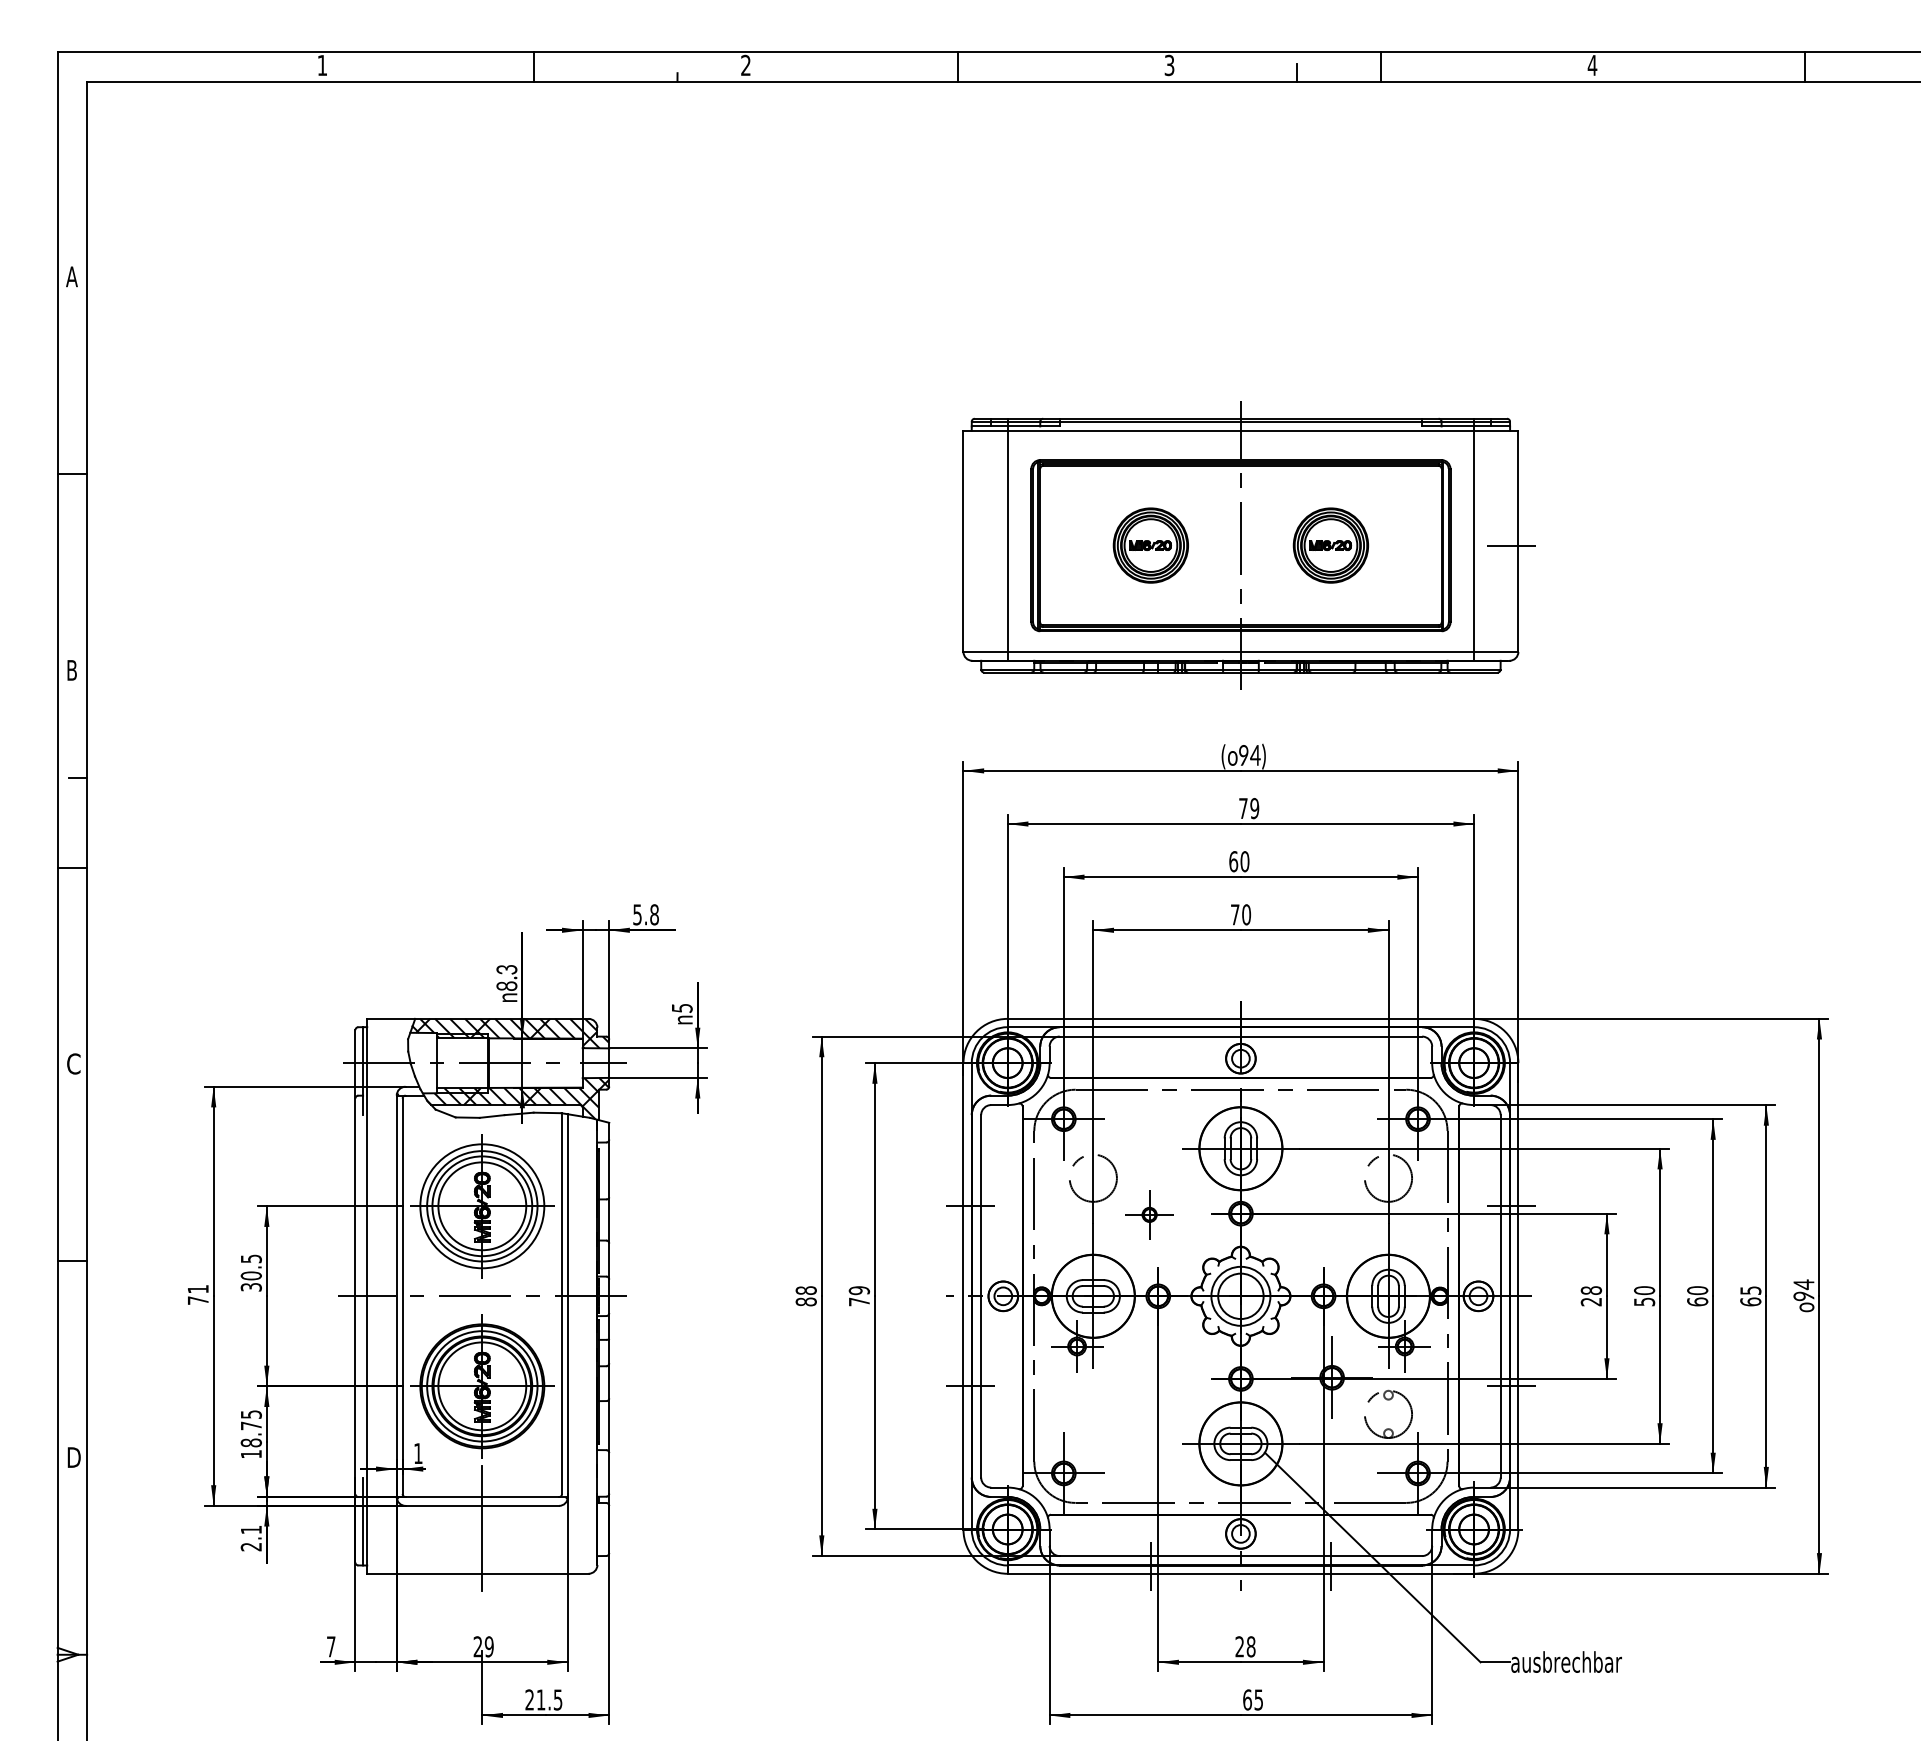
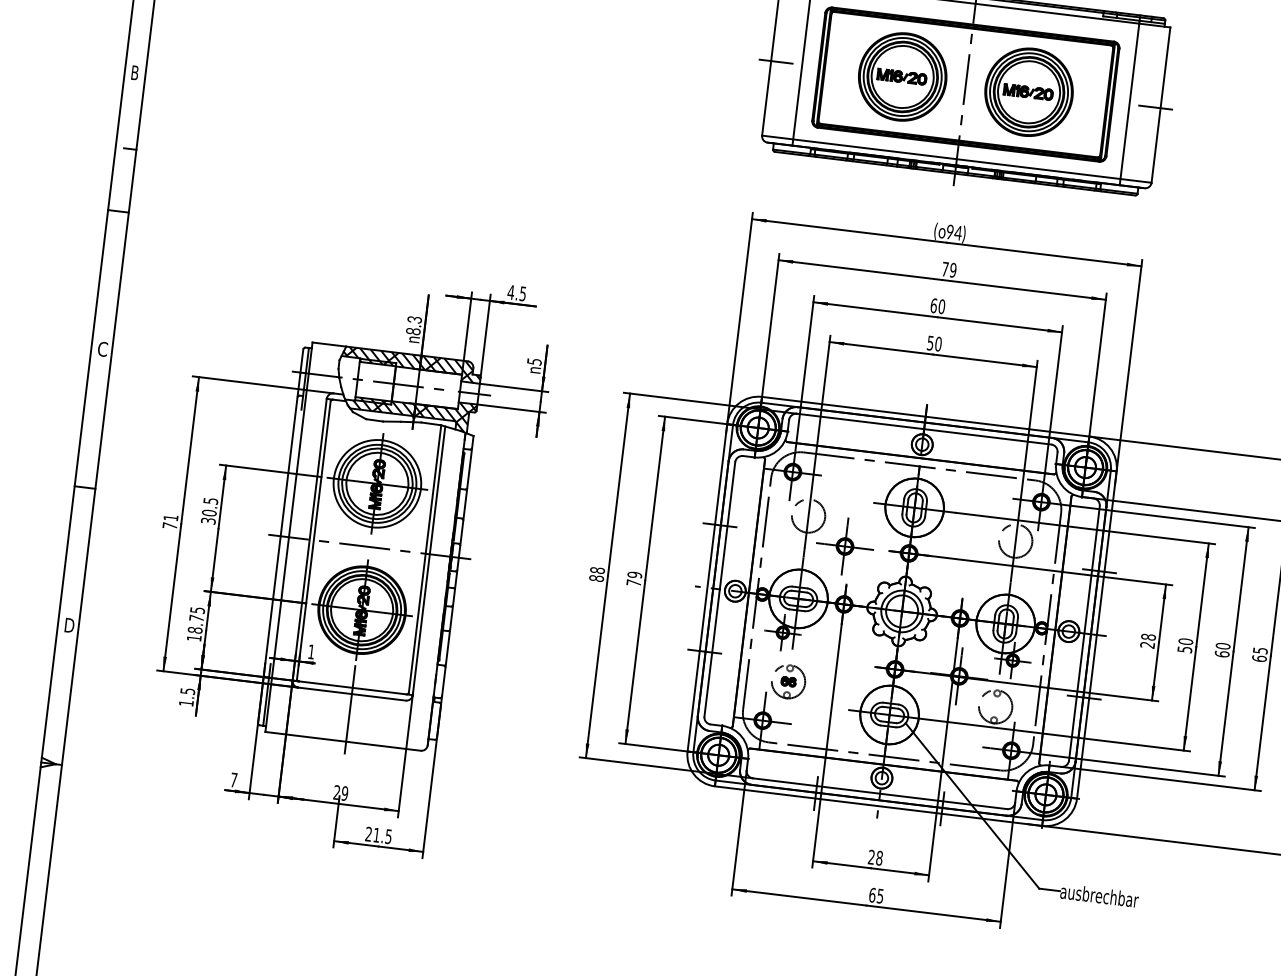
line: (970, 545) -> (776, 61), added
part: (1150, 545) -> (902, 76), size x1.67
part: (1330, 545) -> (1028, 92), size x1.67
text: (645, 914) -> (516, 292), 5.8 -> 4.5
text: (1235, 914) -> (930, 343), 70 -> 50
part: (1149, 1214) -> (844, 546), size x1.67
part: (1093, 1413) -> (788, 681), added
text: (250, 1538) -> (186, 697), 2.1 -> 1.5

